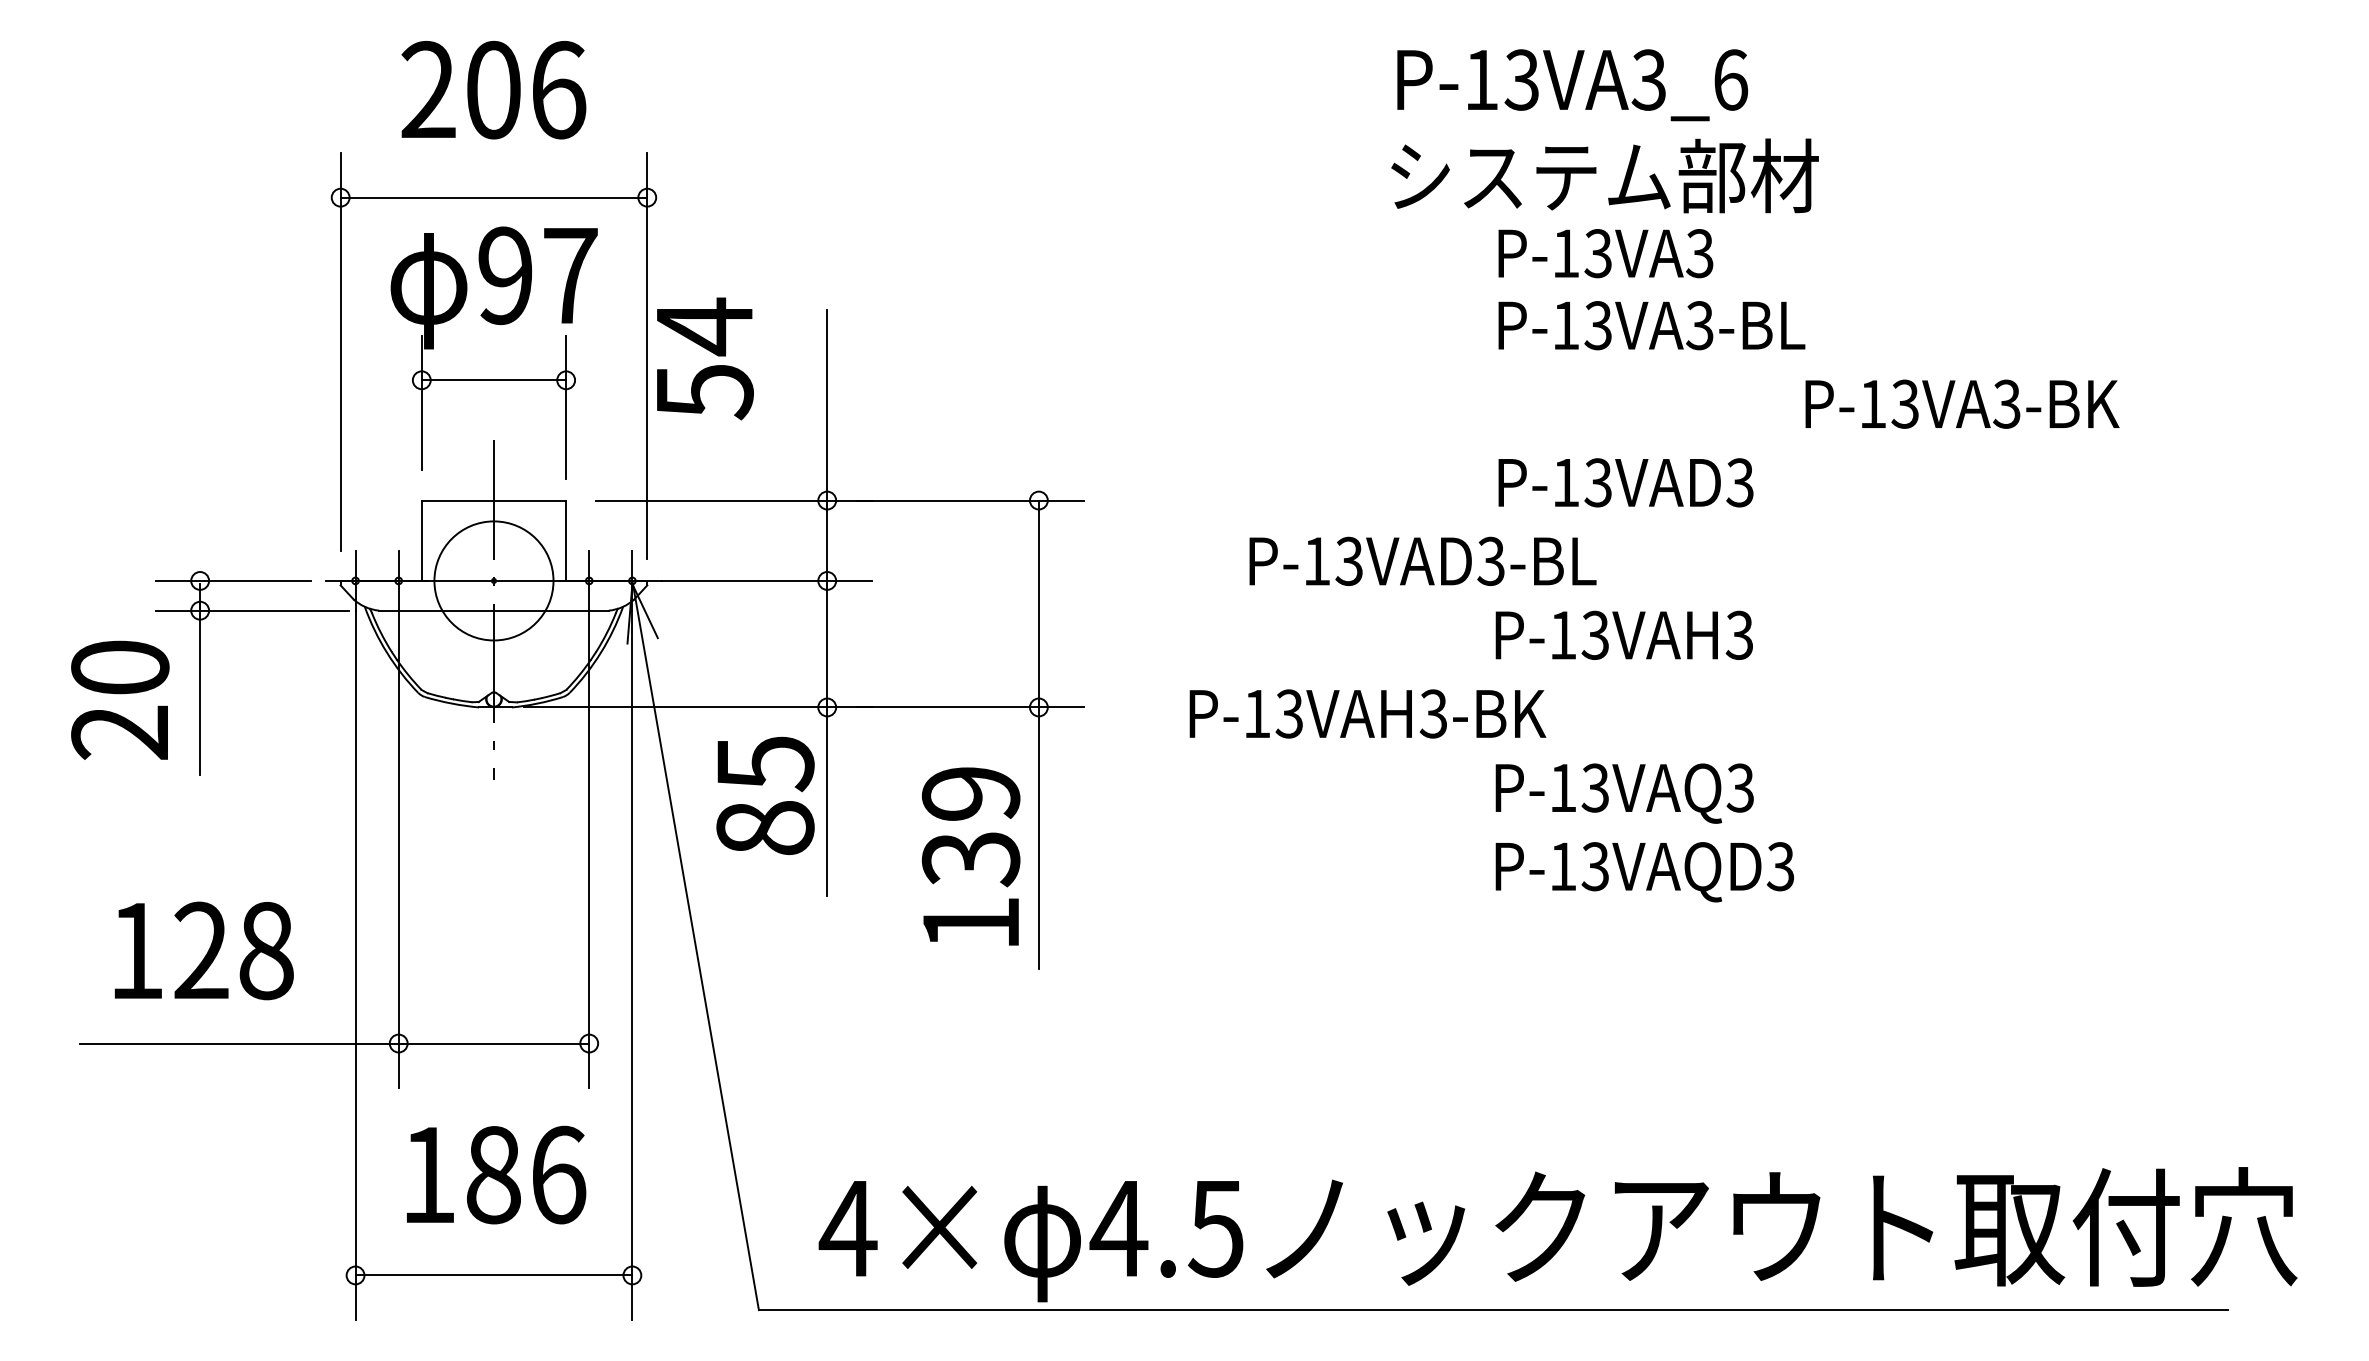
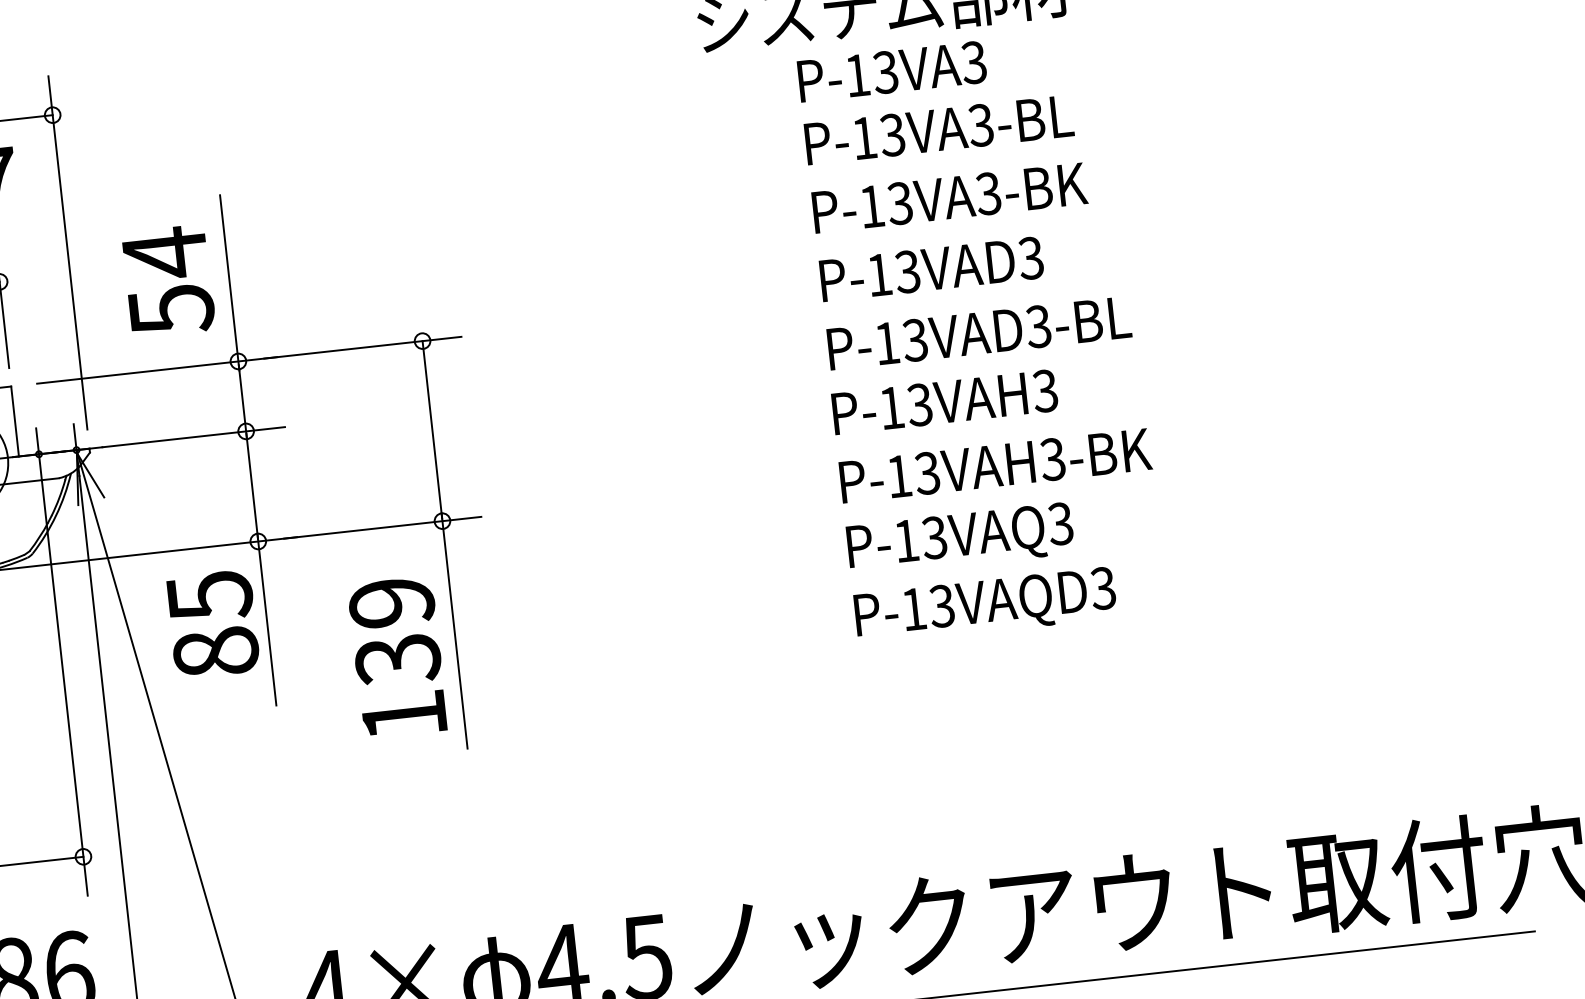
text: (705, 358) -> (168, 280), moved
text: (1962, 403) -> (949, 197), moved
text: (1422, 560) -> (978, 332), moved
text: (1367, 713) -> (995, 465), moved

